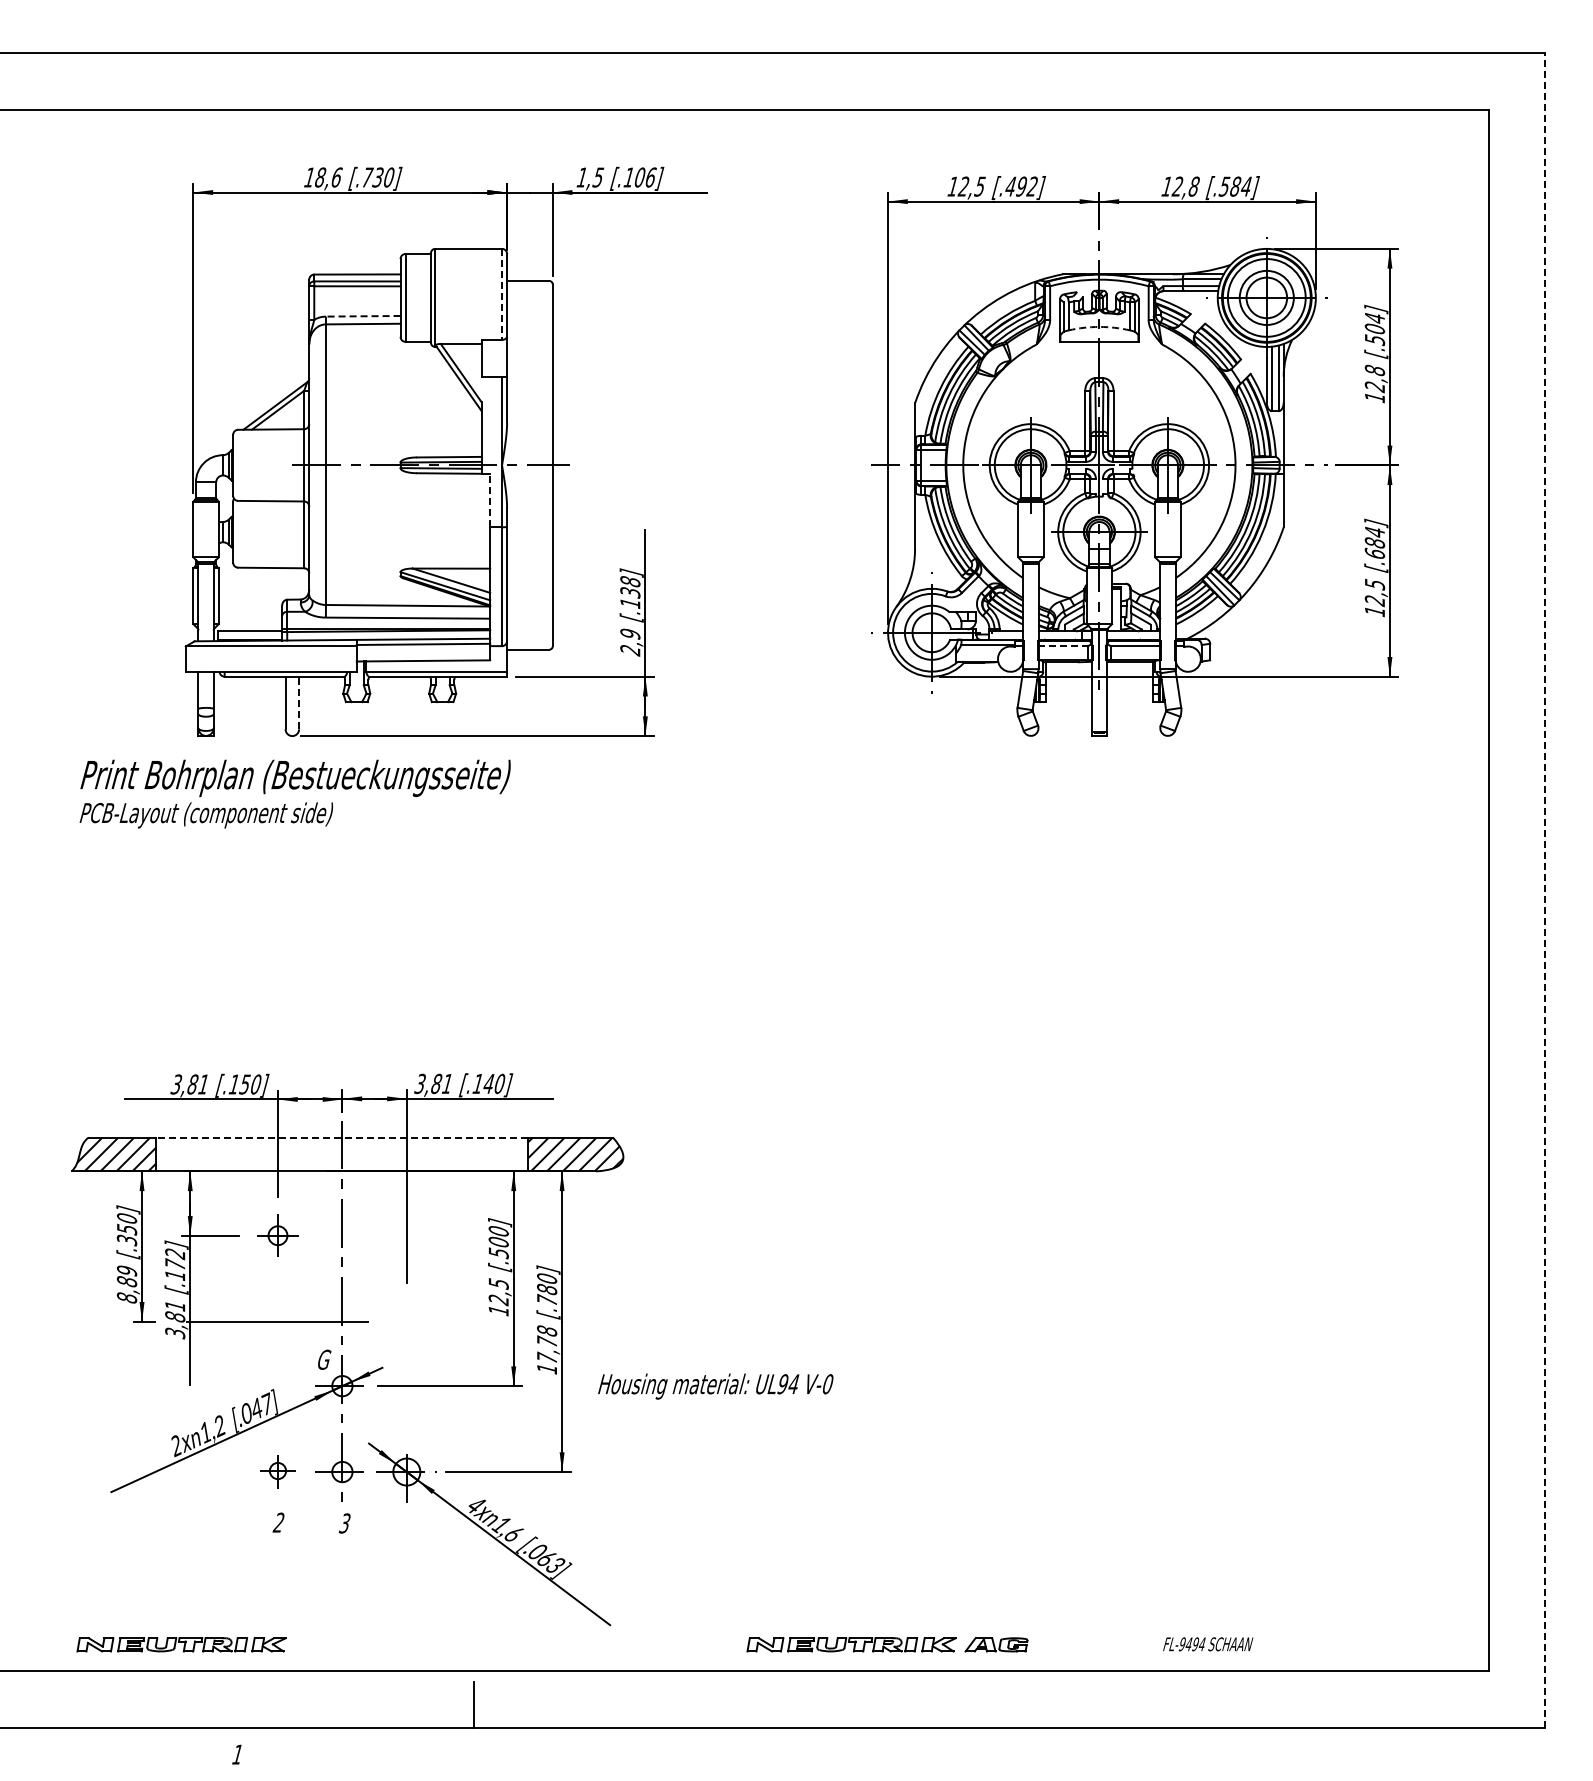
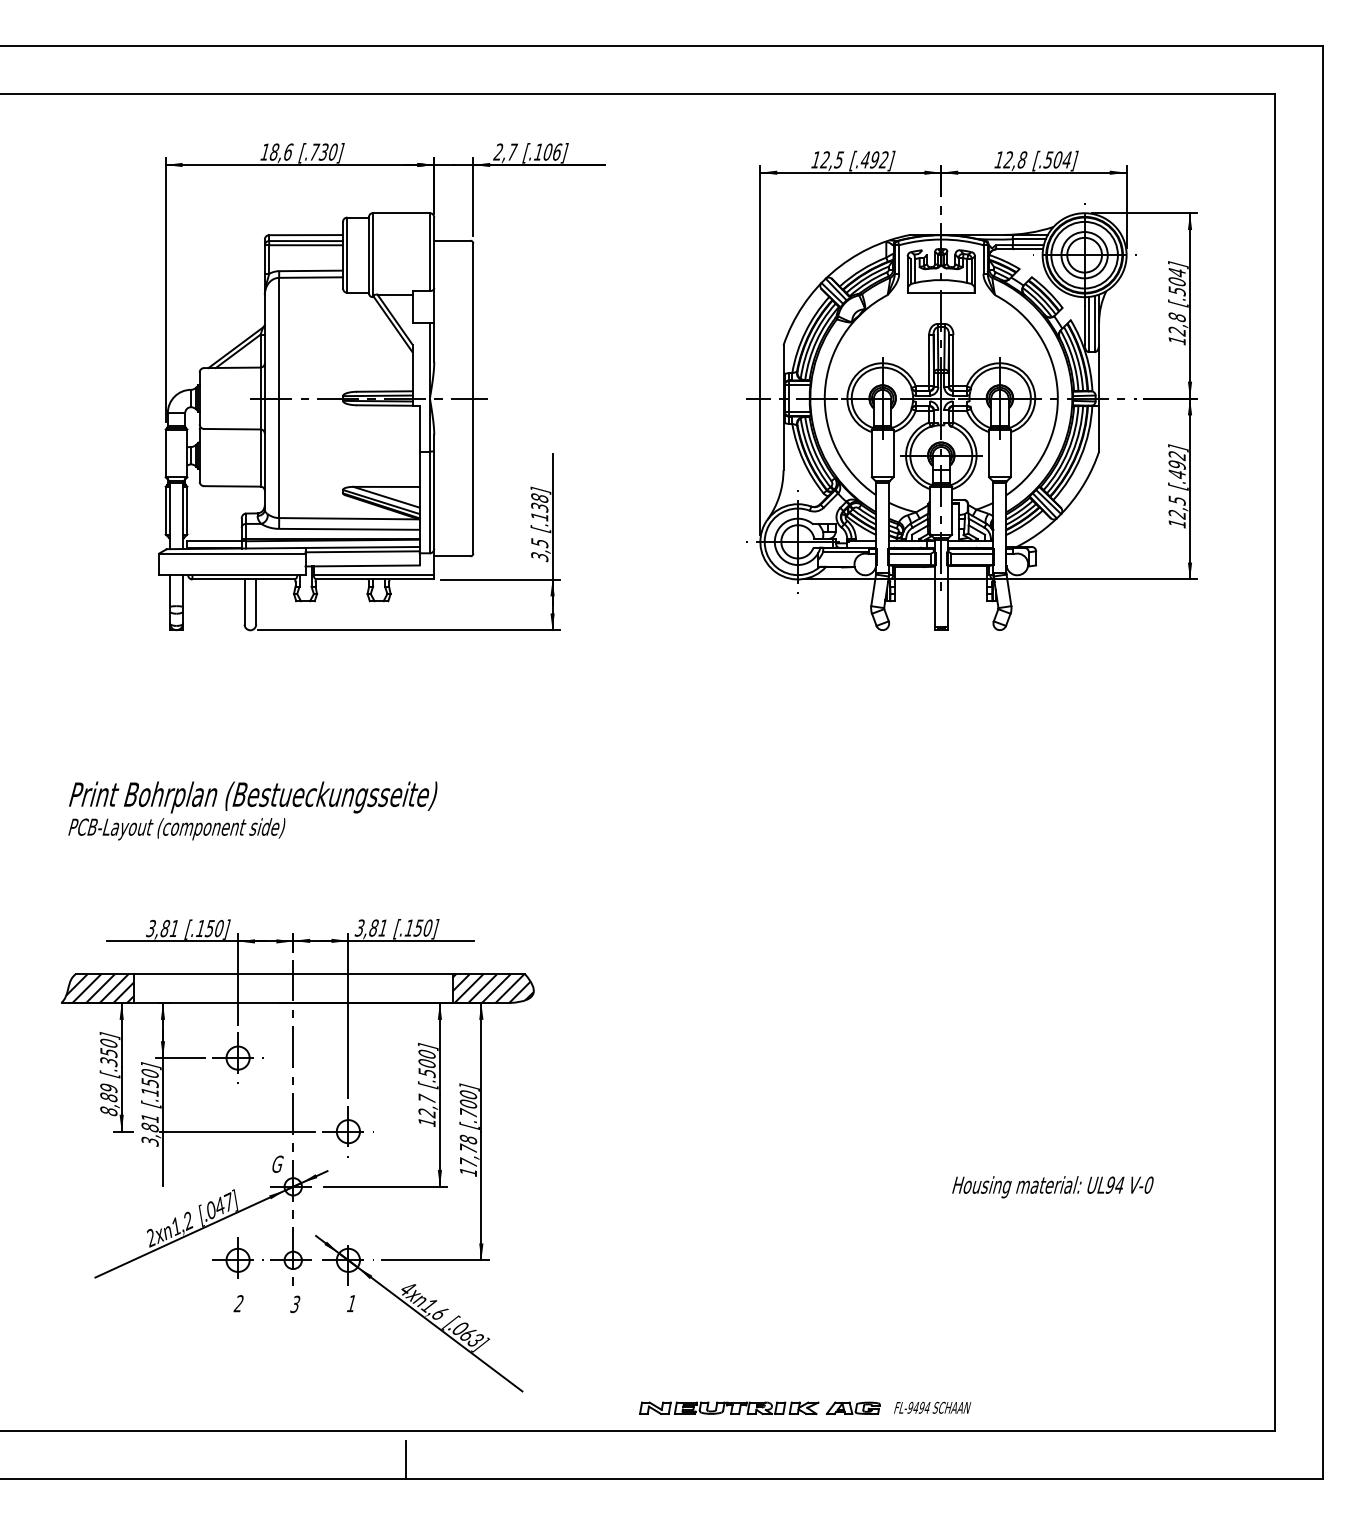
text: (590, 177) -> (505, 152), 1,5 -> 2,7
text: (1235, 186) -> (1057, 159), [.584] -> [.504]
line: (502, 294) -> (430, 252), dashed -> solid
line: (362, 316) -> (310, 271), dashed -> solid
arc: (1099, 326) -> (941, 279), dashed -> solid
line: (490, 500) -> (420, 428), dashed -> solid
text: (1374, 542) -> (1176, 464), [.684] -> [.492]
text: (630, 642) -> (539, 550), 2,9 -> 3,5
line: (1062, 646) -> (909, 553), dashed -> solid
line: (299, 702) -> (256, 601), dashed -> solid
text: (294, 793) -> (252, 810), moved
line: (1545, 890) -> (1323, 762), dashed -> solid
text: (488, 1084) -> (418, 928), [.140] -> [.150]
line: (341, 1137) -> (292, 973), dashed -> solid
part: (277, 1235) -> (237, 1057), size x1.43
text: (175, 1259) -> (150, 1078), [.172] -> [.150]
text: (498, 1283) -> (426, 1098), 12,5 -> 12,7
text: (546, 1289) -> (467, 1104), [.780] -> [.700]
part: (406, 1321) -> (348, 1131), added
text: (715, 1386) -> (1052, 1187), moved
part: (277, 1469) -> (237, 1258), size x1.67
part: (181, 1644) -> (155, 1407), removed
text: (1208, 1644) -> (932, 1407), moved
text: (236, 1754) -> (350, 1303), moved

